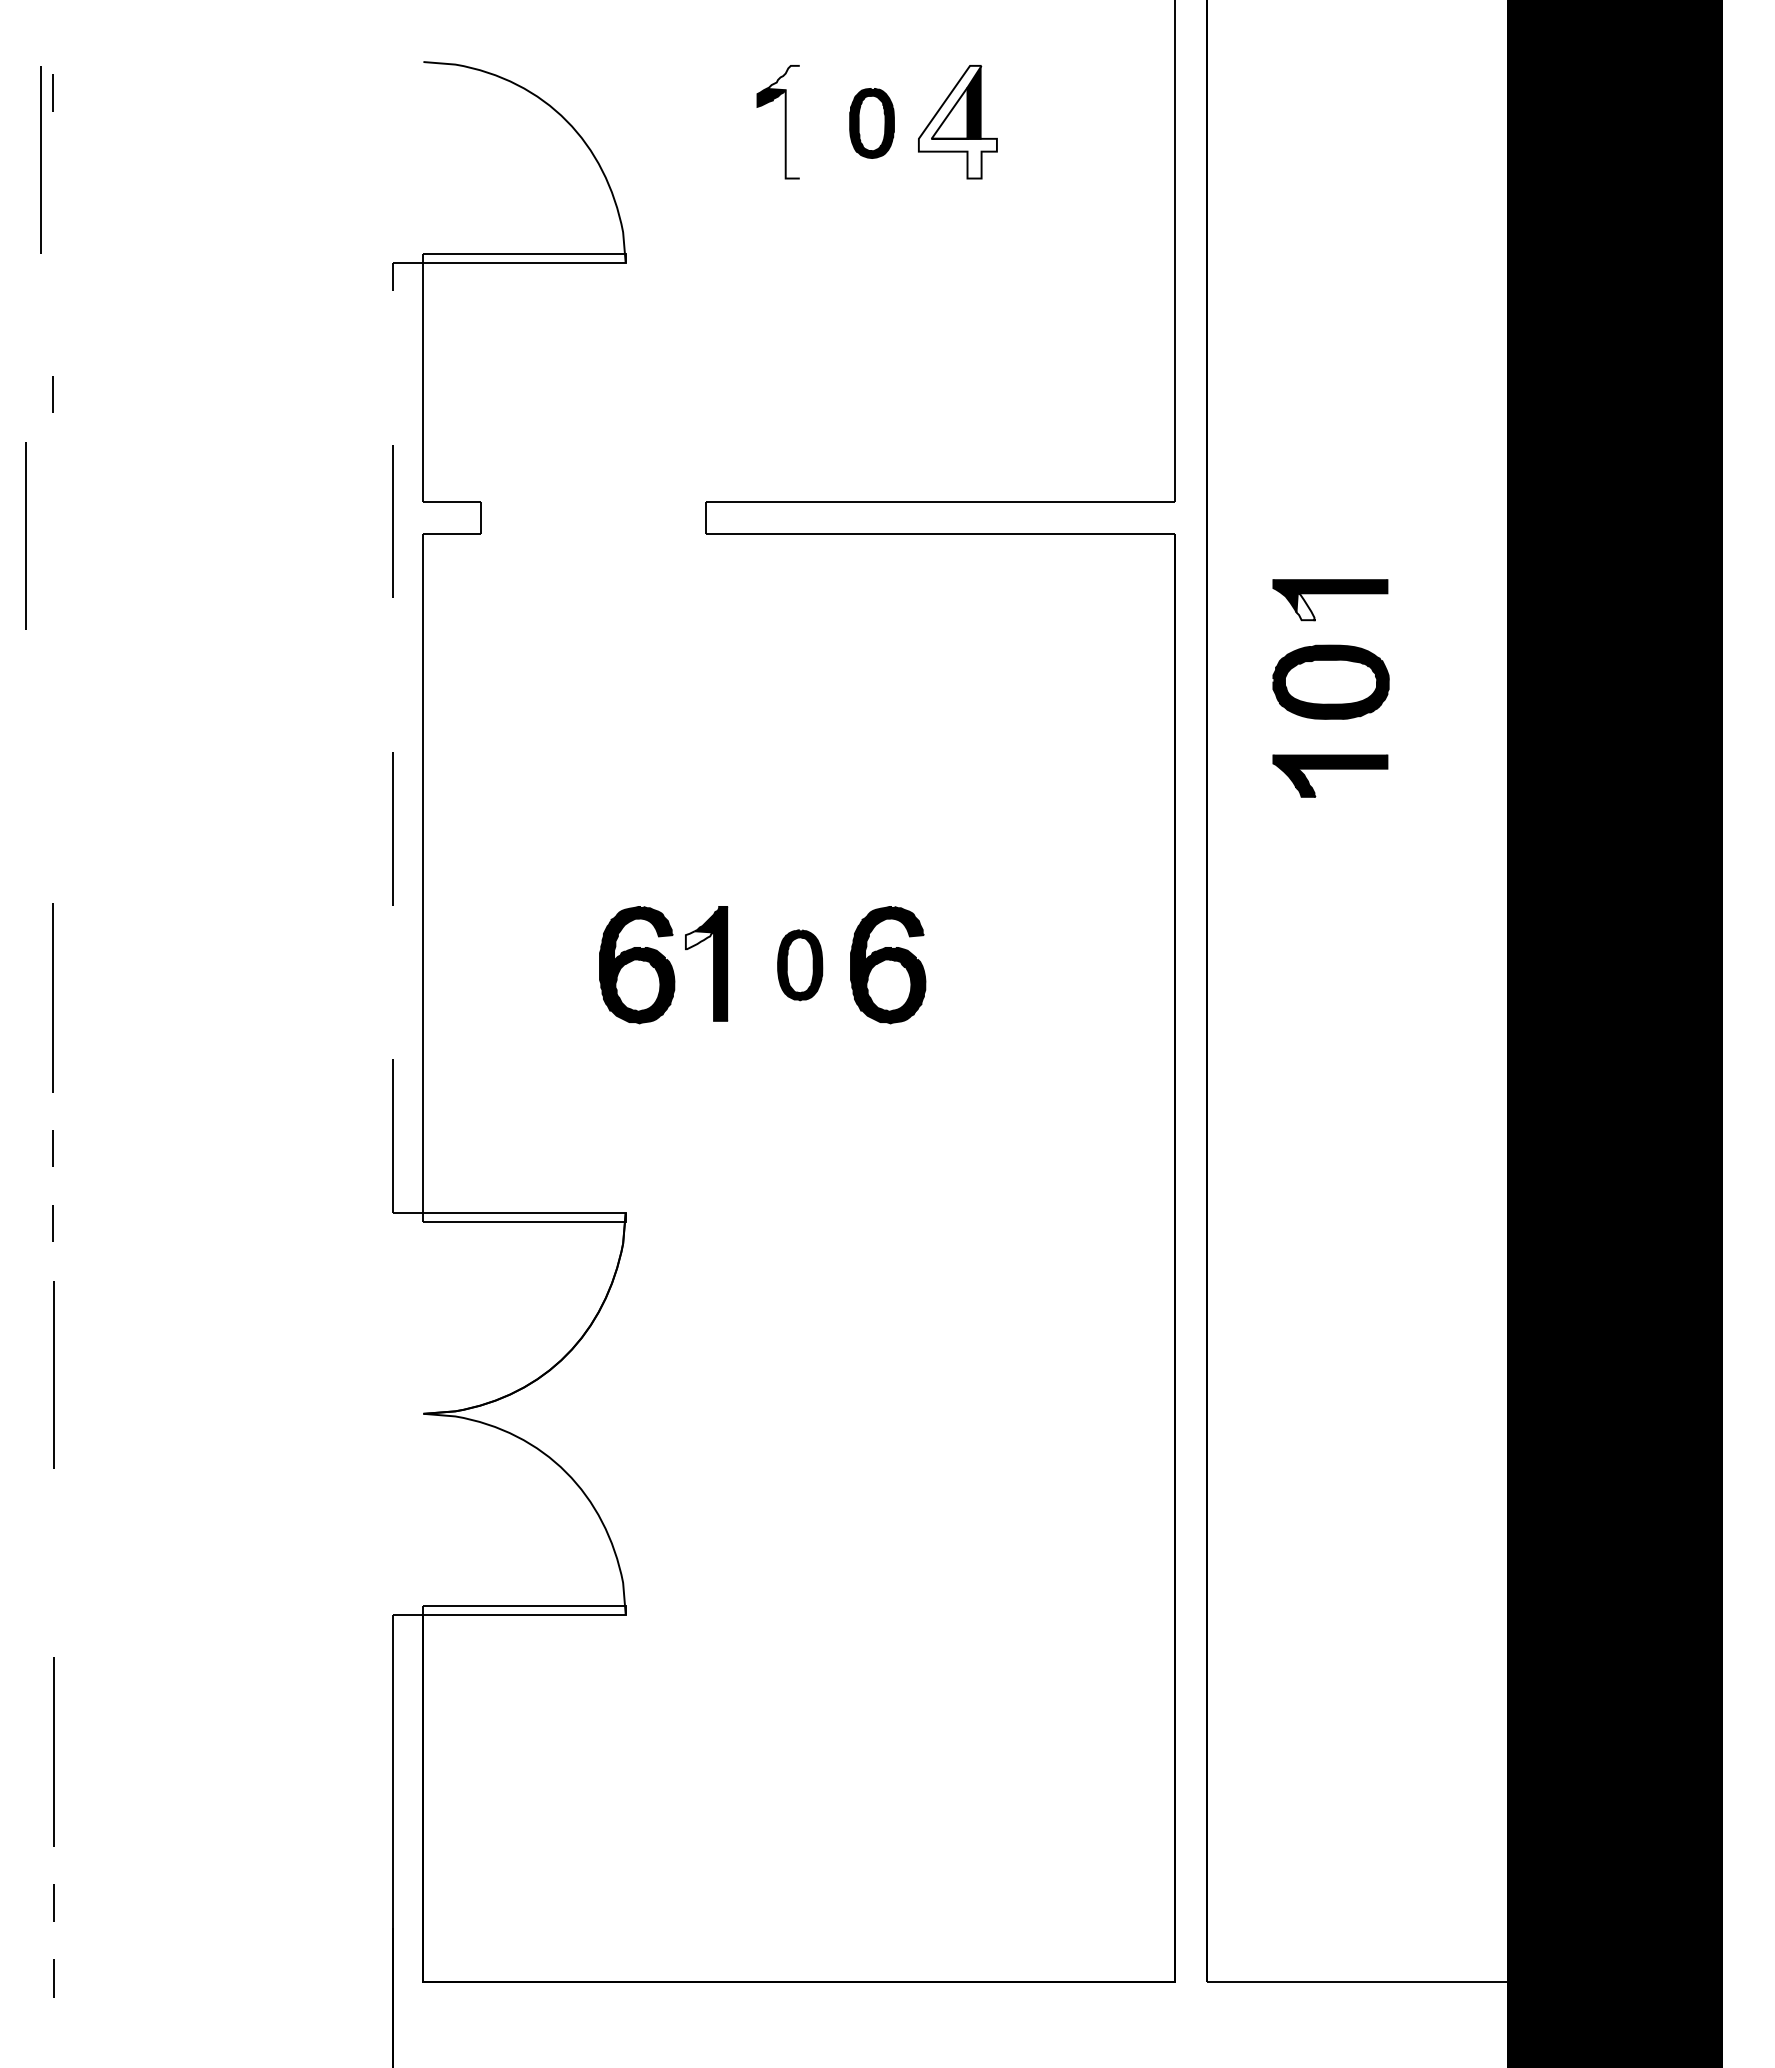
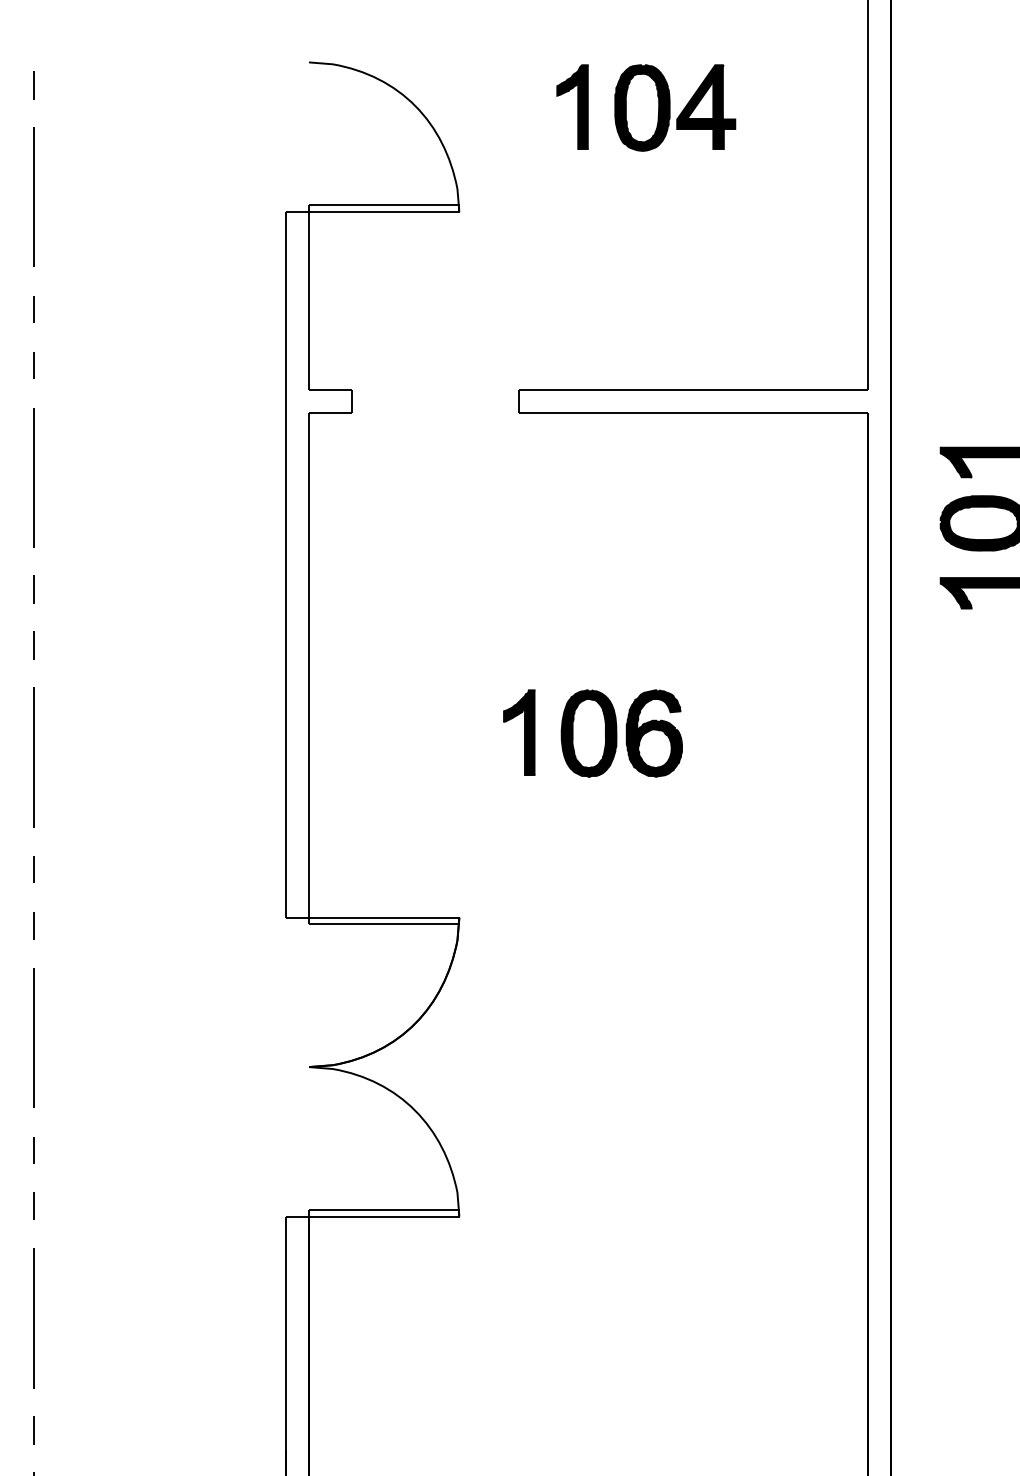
fill: (782, 121) -> (575, 106), added
fill: (957, 121) -> (705, 106), added
part: (871, 123) -> (642, 108), size x1.67
line: (40, 159) -> (33, 196), moved
line: (52, 469) -> (33, 365), added
line: (25, 535) -> (33, 477), moved
fill: (1305, 606) -> (964, 467), added
line: (392, 737) -> (286, 564), dashed -> solid
line: (52, 770) -> (33, 588), added
line: (52, 846) -> (33, 645), added
fill: (699, 940) -> (514, 715), added
part: (637, 965) -> (468, 733), removed
part: (799, 965) -> (588, 733), size x1.67
line: (53, 1525) -> (34, 1150), added
line: (53, 1600) -> (34, 1205), added

